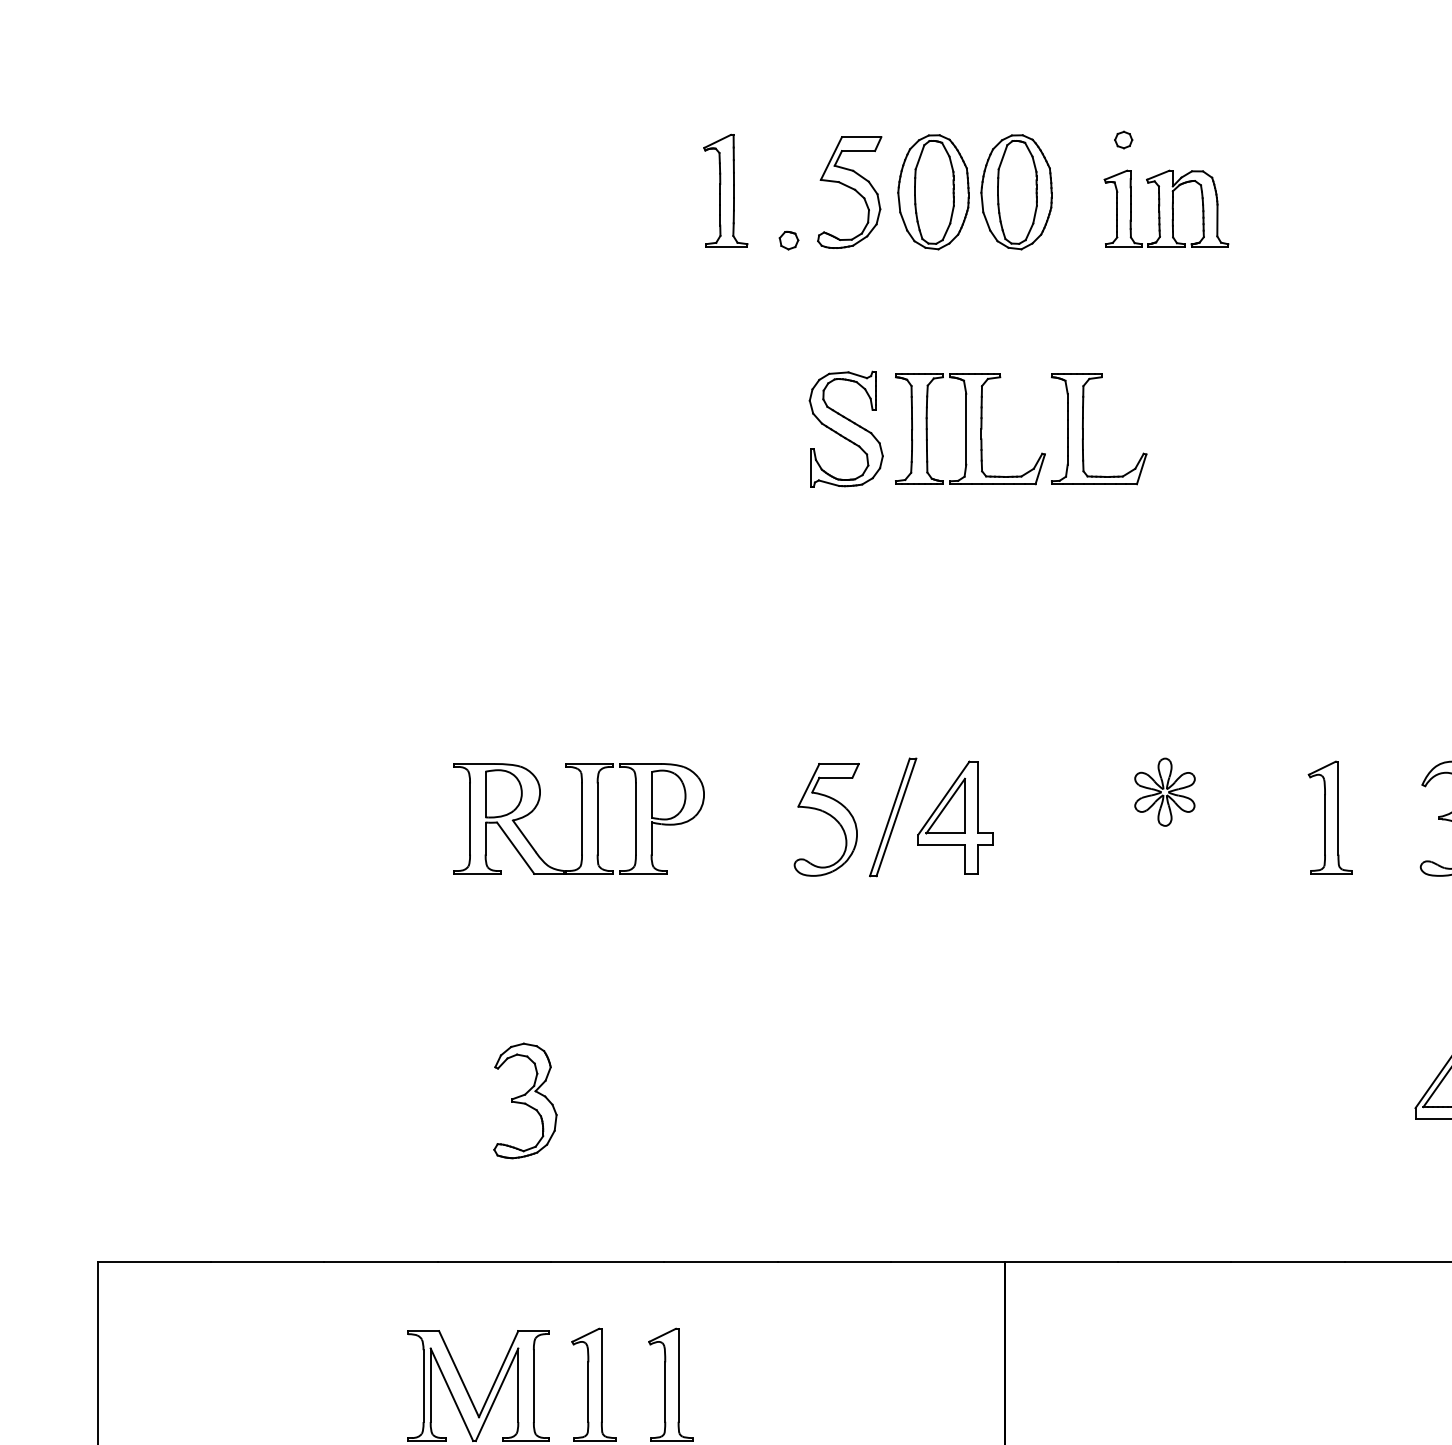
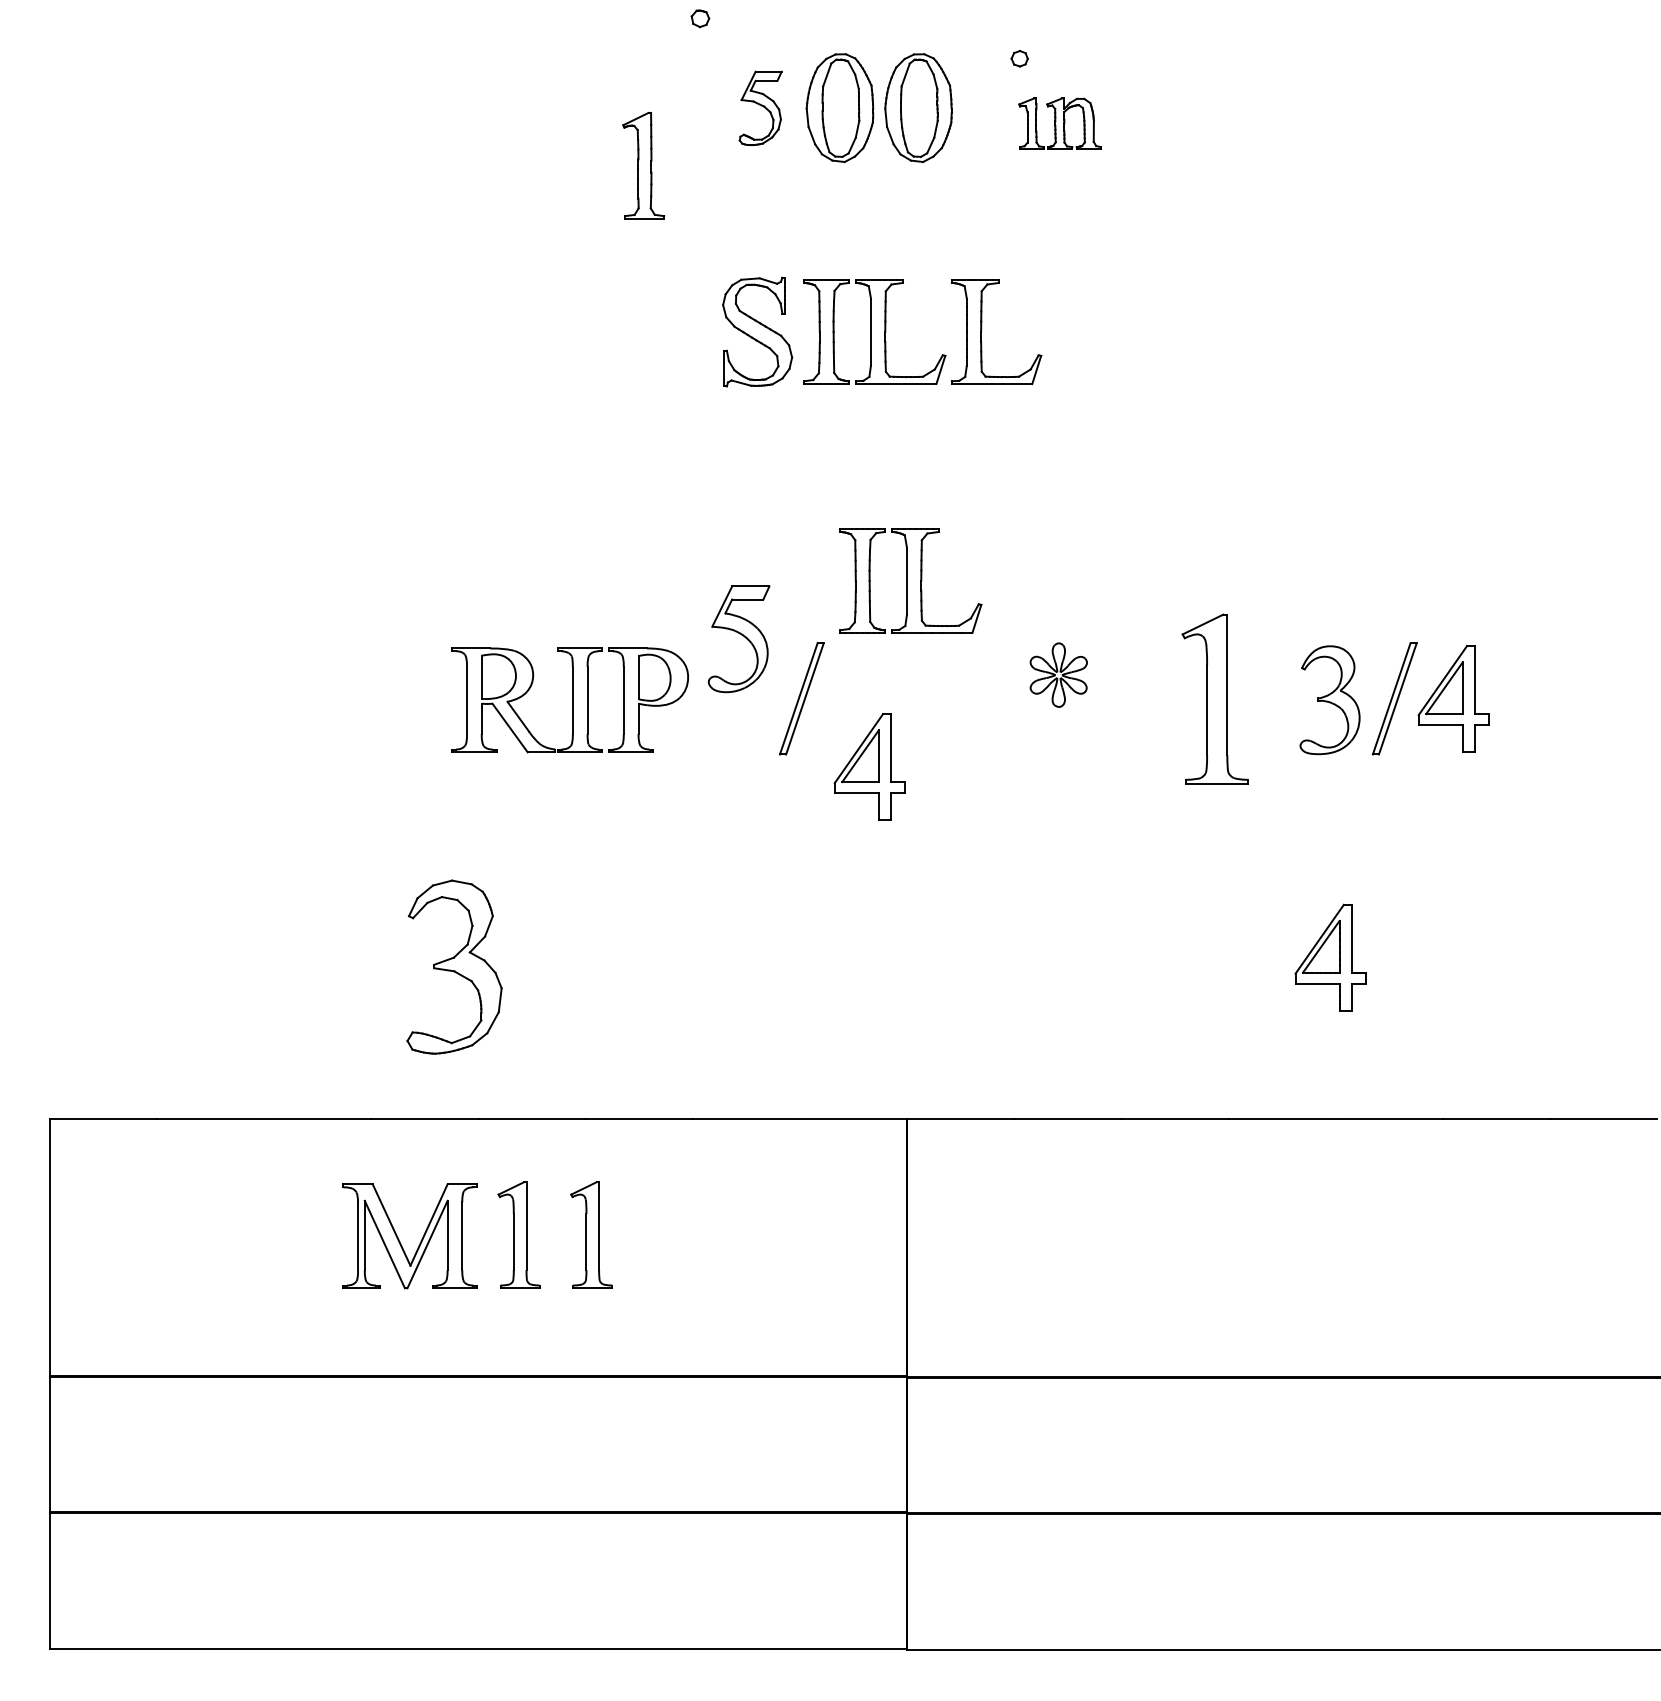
part: (725, 190) -> (643, 165), moved
part: (849, 192) -> (760, 108), size x0.7
part: (1165, 208) -> (1059, 123), size x0.7
part: (789, 240) -> (700, 18), moved
part: (1008, 692) -> (910, 580), added
part: (955, 816) -> (869, 766), moved
part: (1329, 816) -> (1214, 698), size x1.6
part: (578, 819) -> (569, 700), moved
part: (826, 820) -> (738, 639), moved
part: (524, 1100) -> (453, 966), size x1.6

